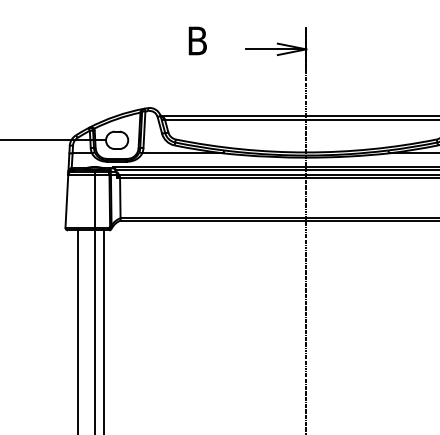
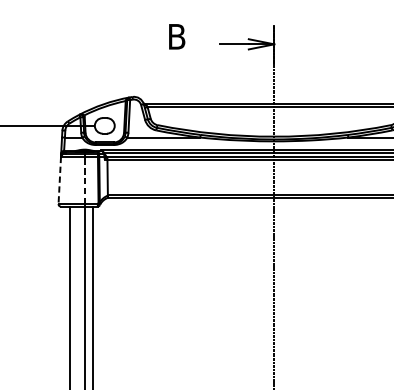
line: (94, 200) -> (84, 179), solid -> dashed
line: (66, 201) -> (59, 180), solid -> dashed

